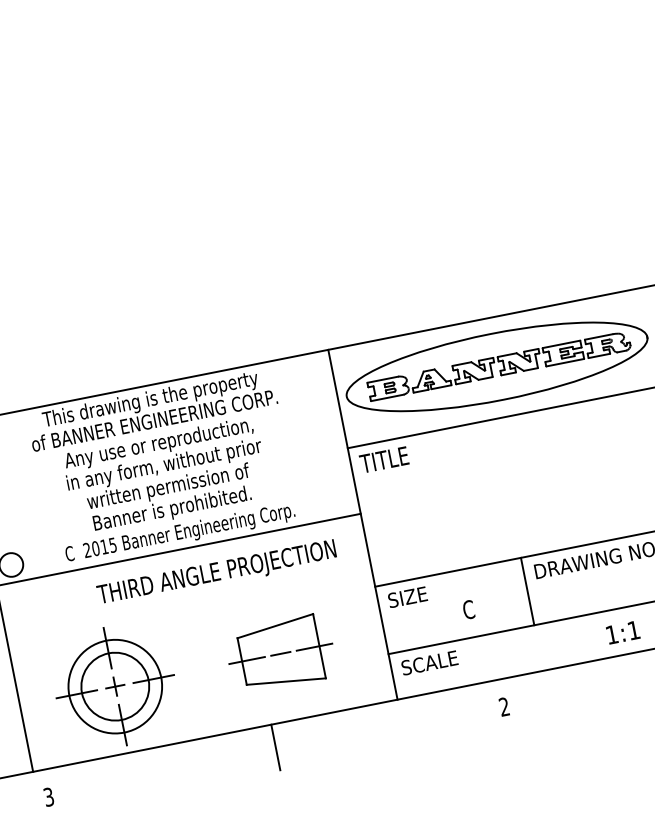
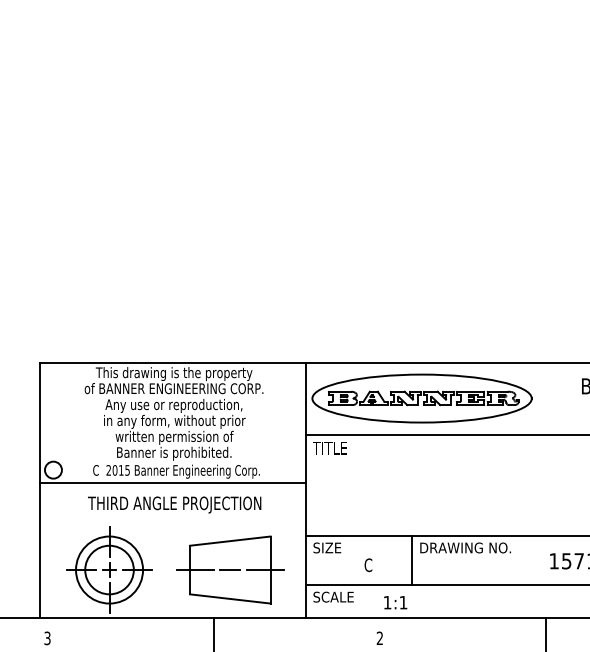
text: (216, 573) -> (174, 504), moved
text: (622, 632) -> (395, 602), moved
part: (280, 653) -> (230, 569), size x1.43

